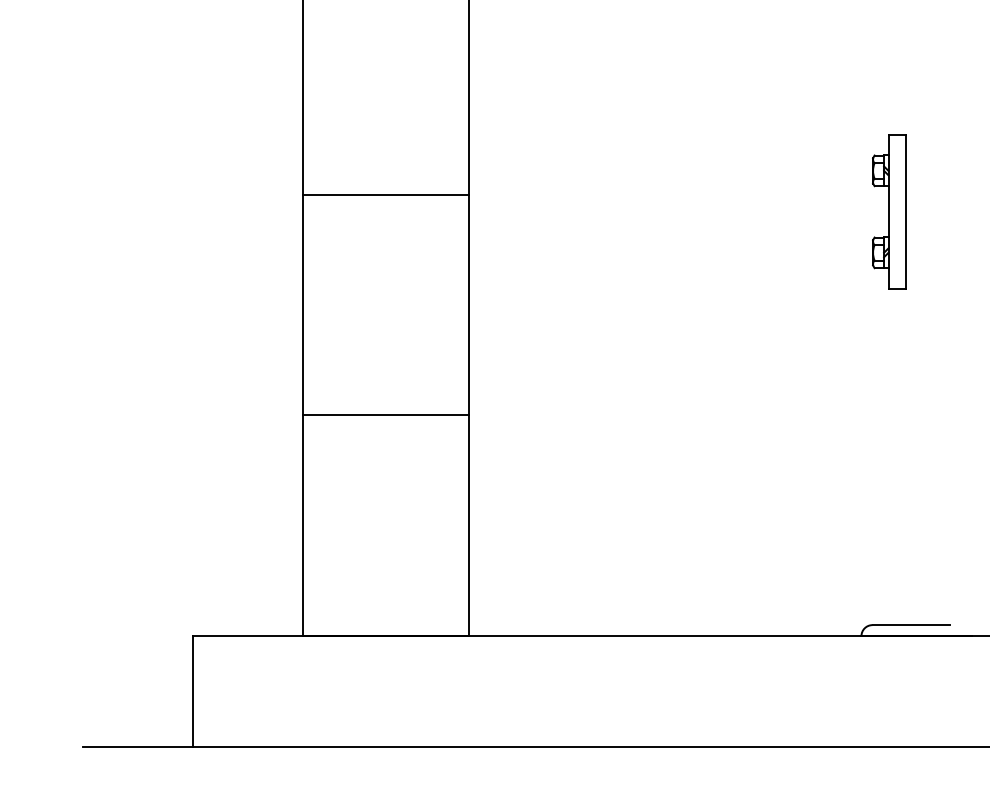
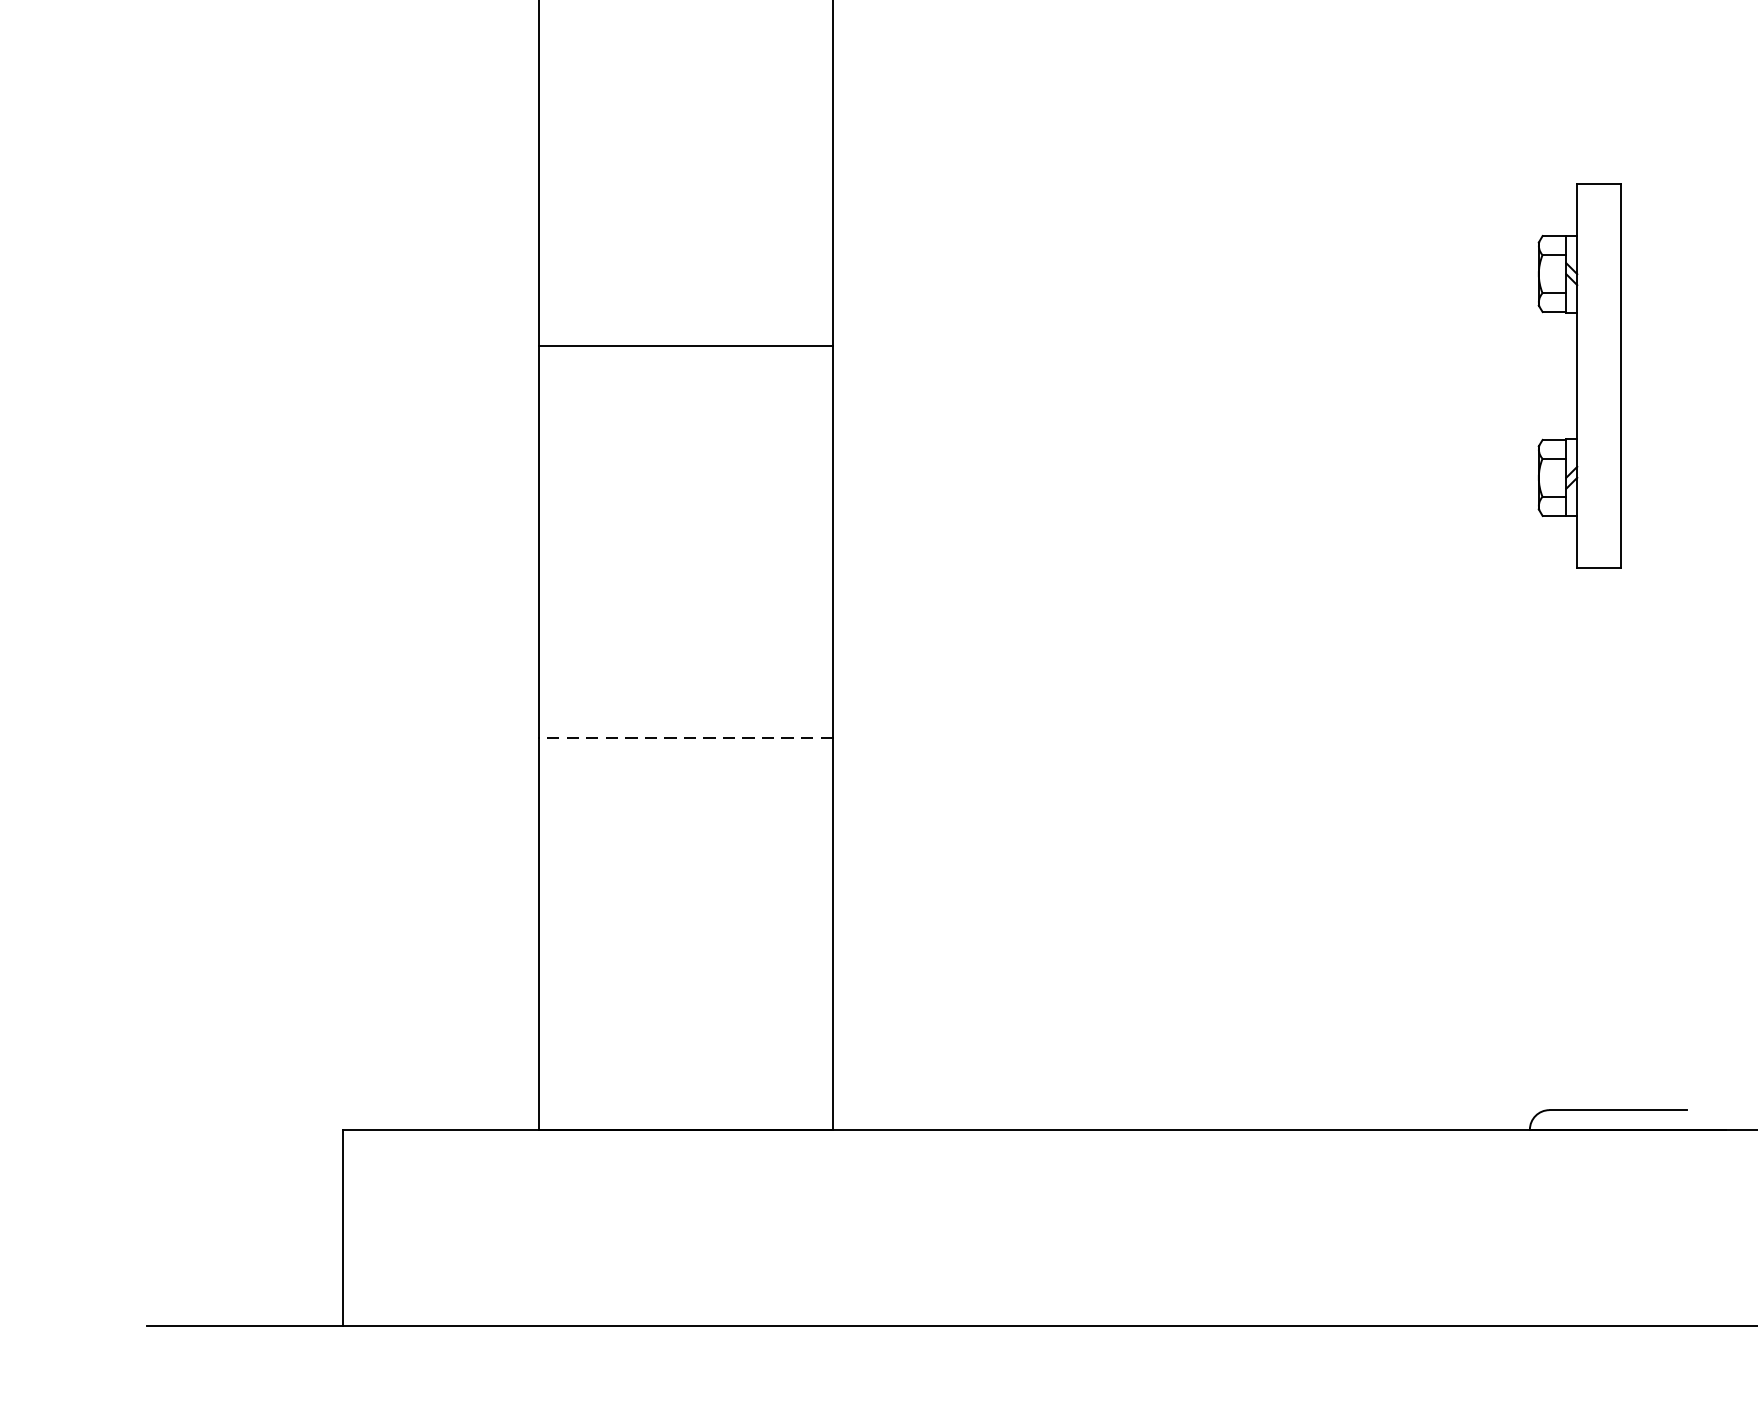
part: (889, 211) -> (1579, 375), size x1.4
line: (386, 415) -> (686, 737), solid -> dashed

